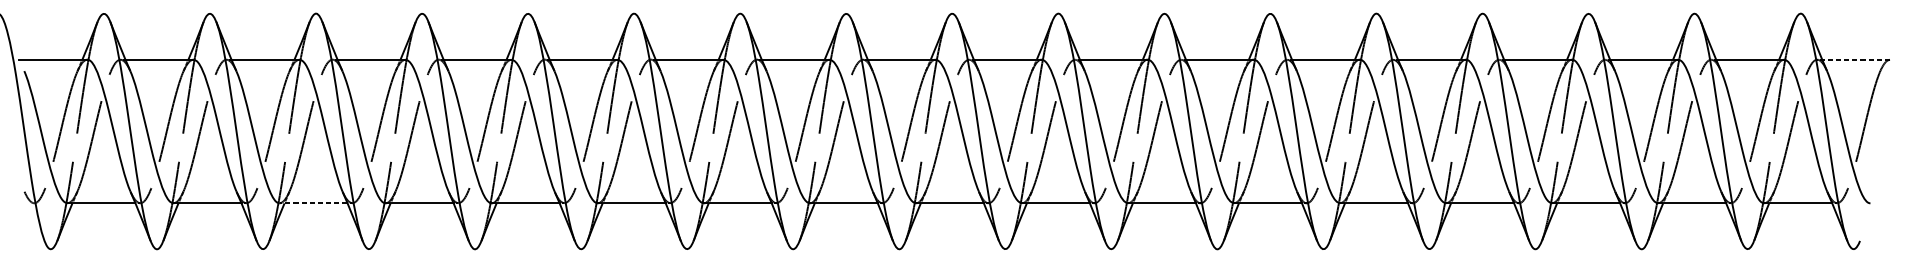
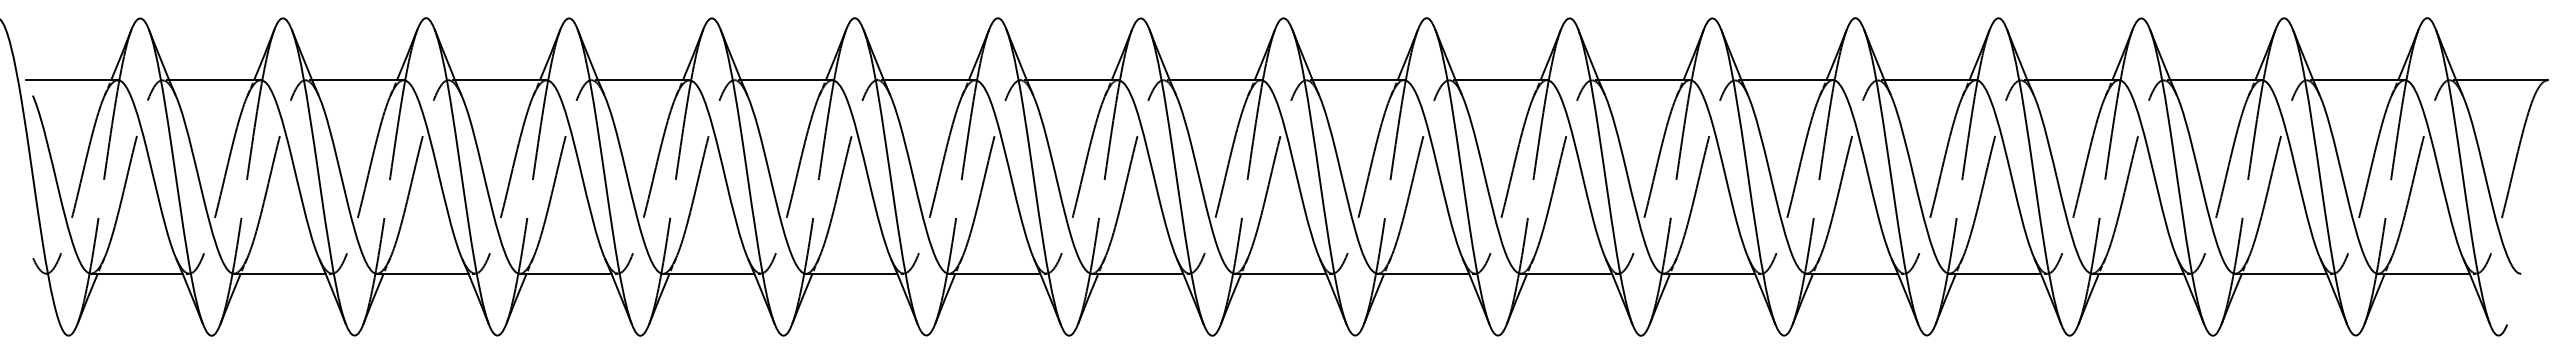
line: (1855, 59) -> (2501, 80), dashed -> solid
line: (313, 203) -> (422, 273), dashed -> solid

